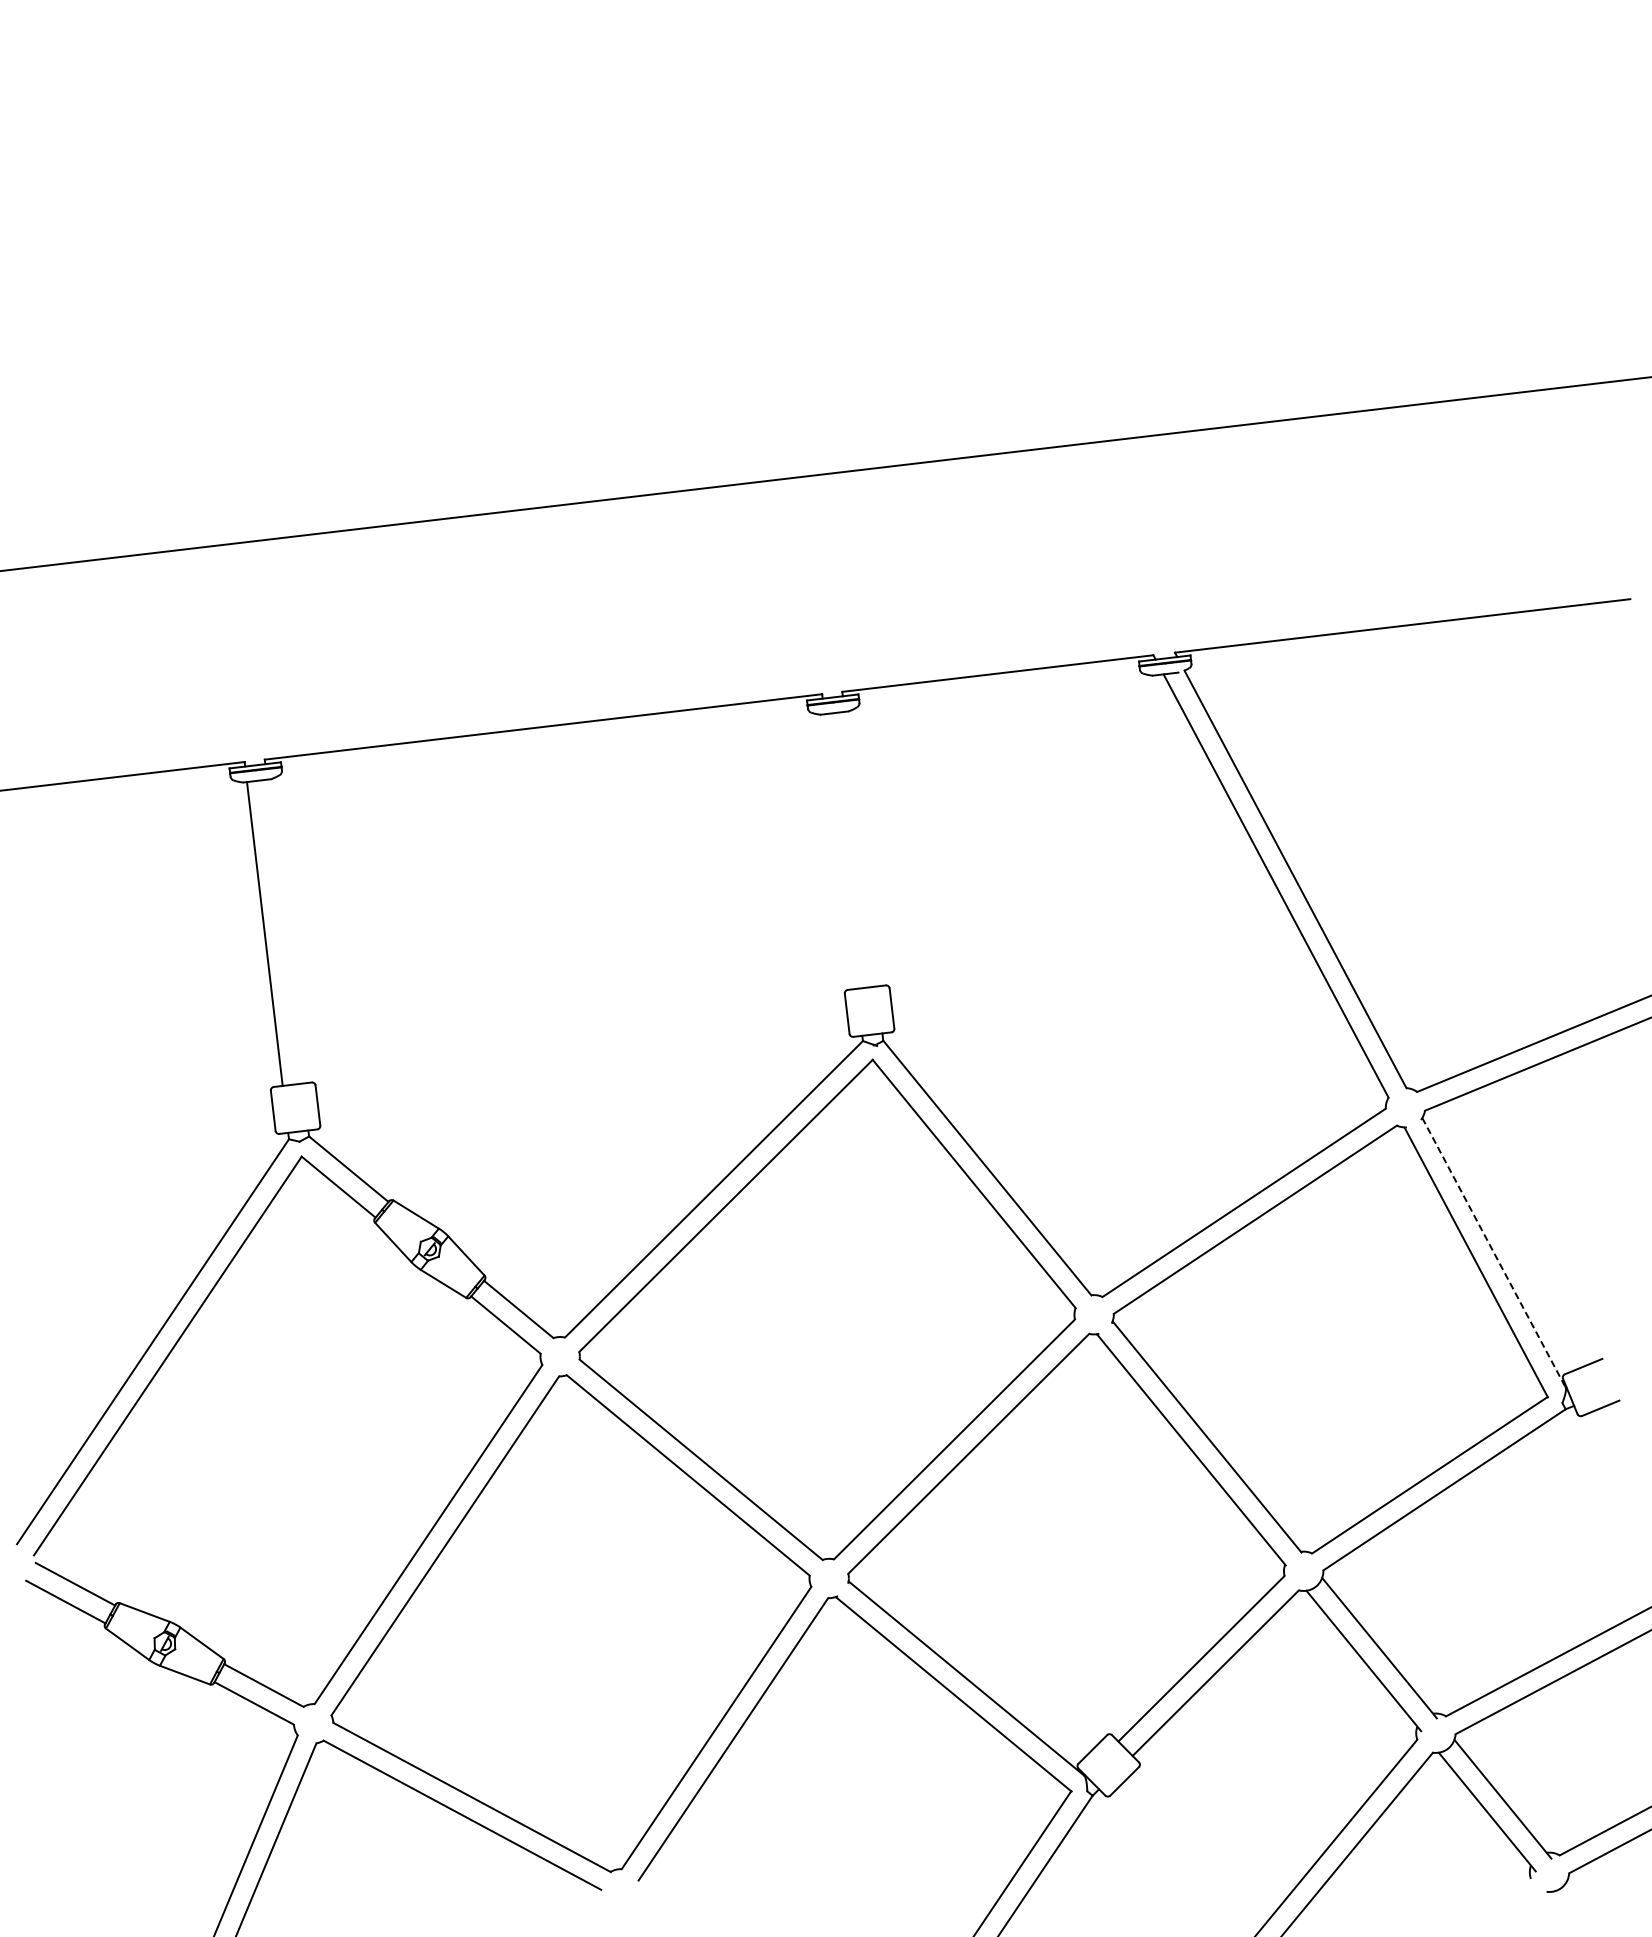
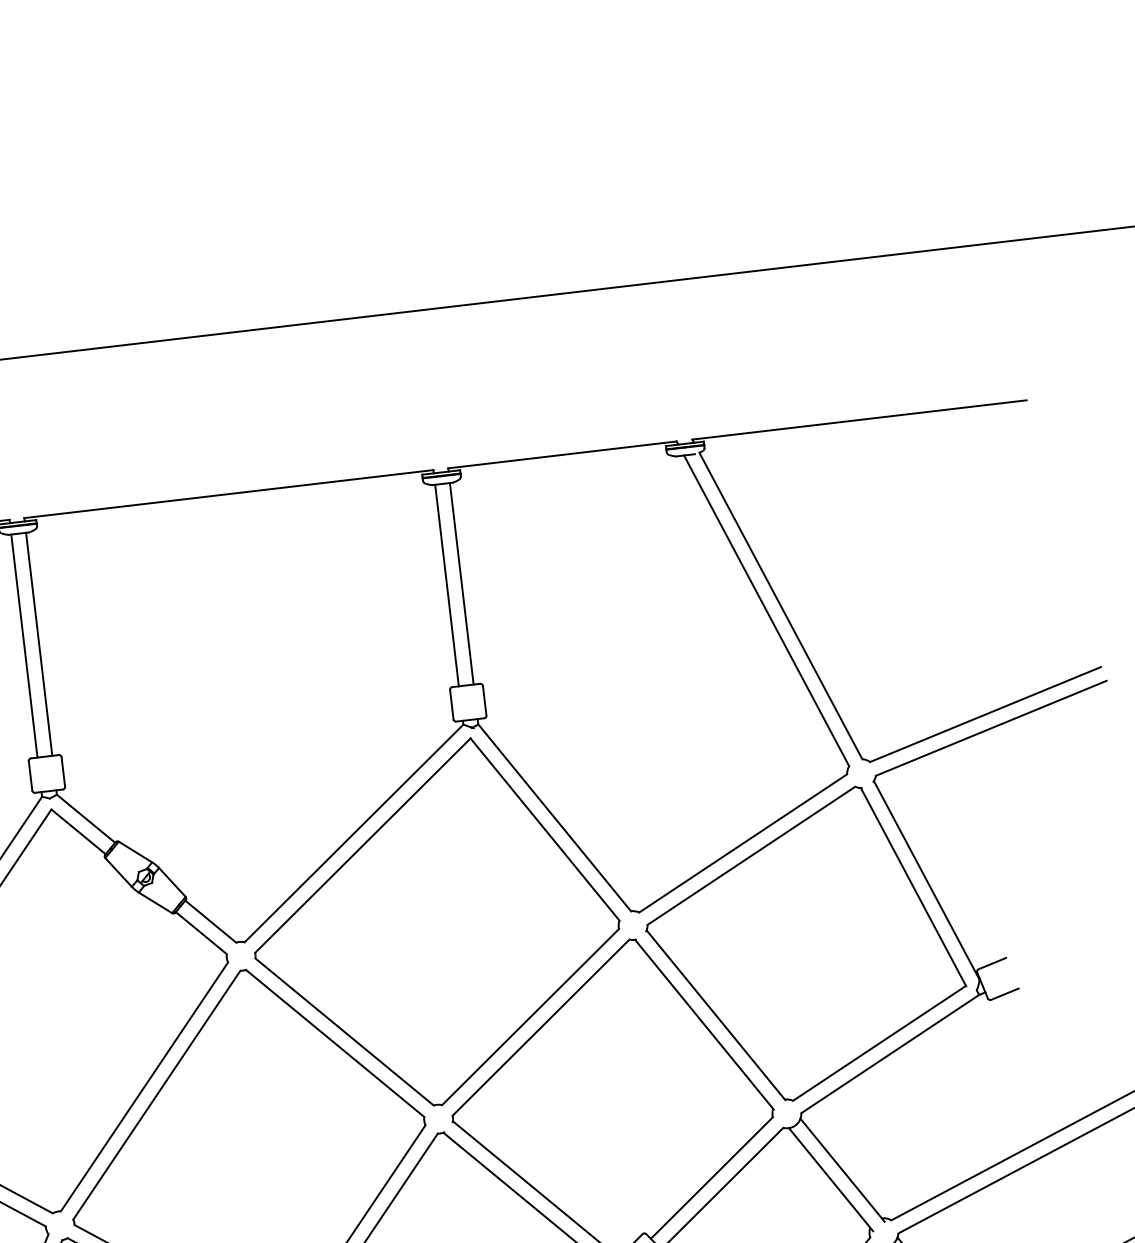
line: (860, 848) -> (461, 583), added
line: (840, 851) -> (446, 585), added
line: (284, 931) -> (38, 644), added
line: (1494, 1252) -> (926, 879), dashed -> solid

